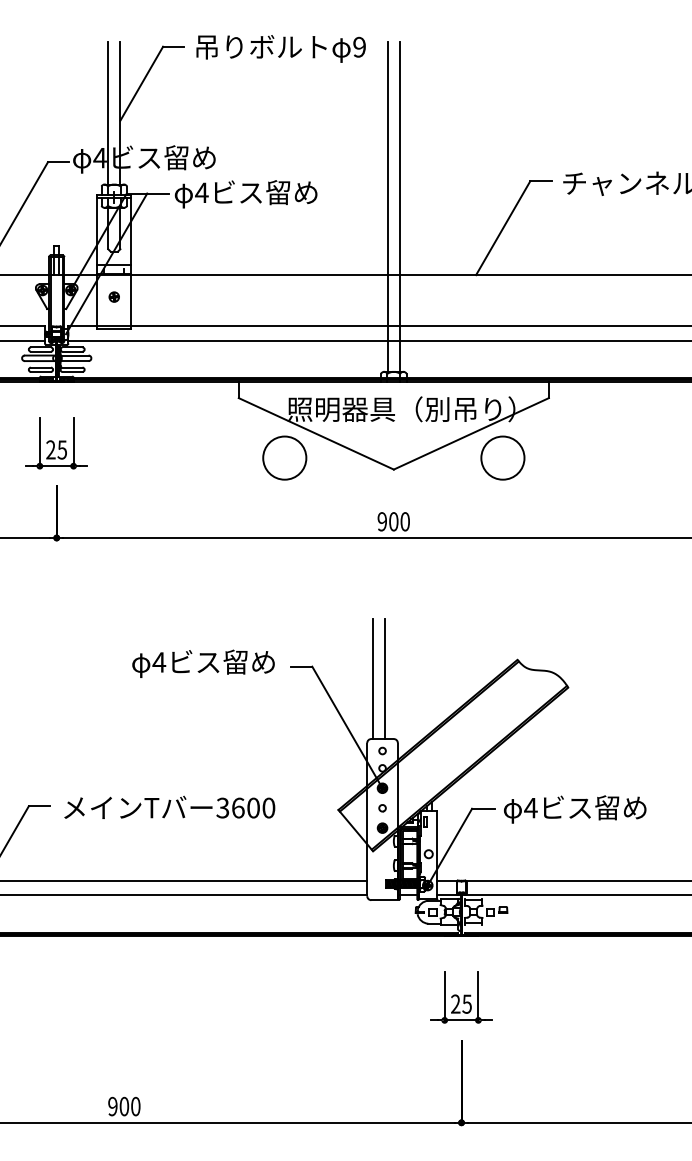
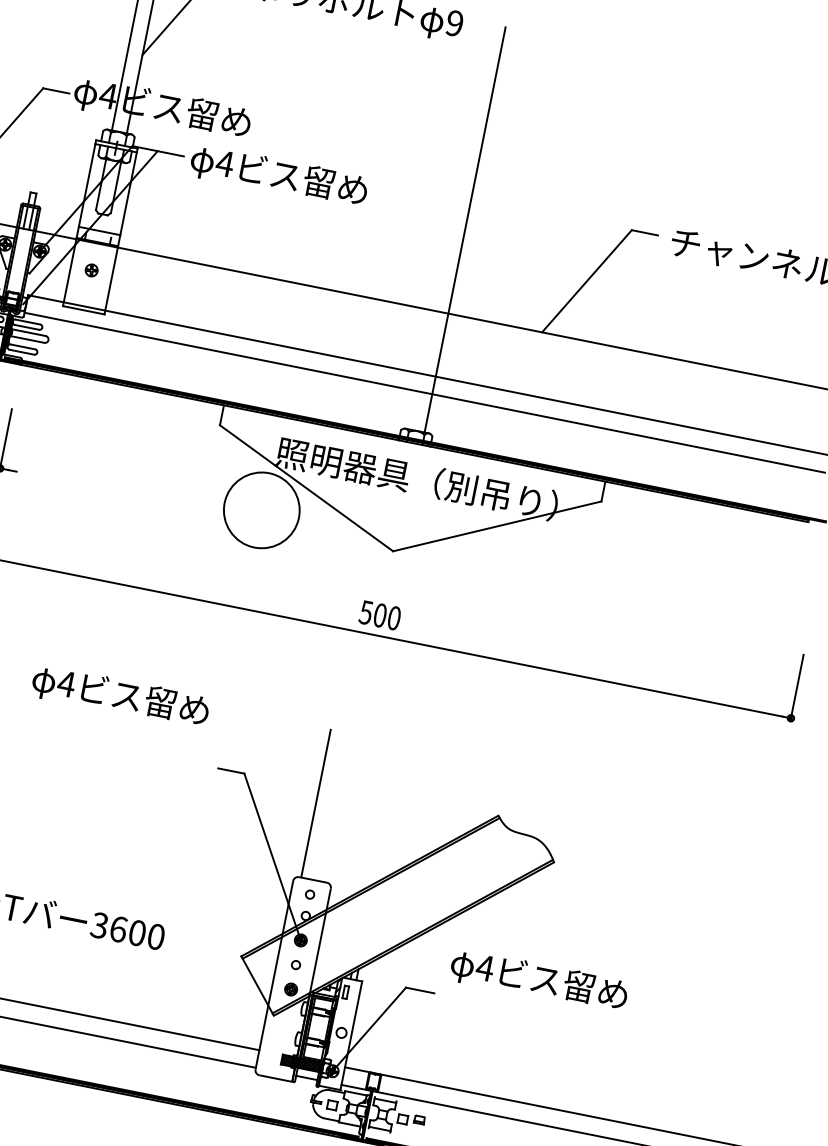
line: (387, 206) -> (449, 226), removed
circle: (284, 457) -> (261, 509), size x1.4
circle: (502, 457) -> (529, 563), removed
text: (381, 521) -> (365, 612), 900 -> 500
text: (203, 663) -> (120, 696), moved
line: (385, 678) -> (331, 806), removed
text: (575, 809) -> (539, 980), moved

